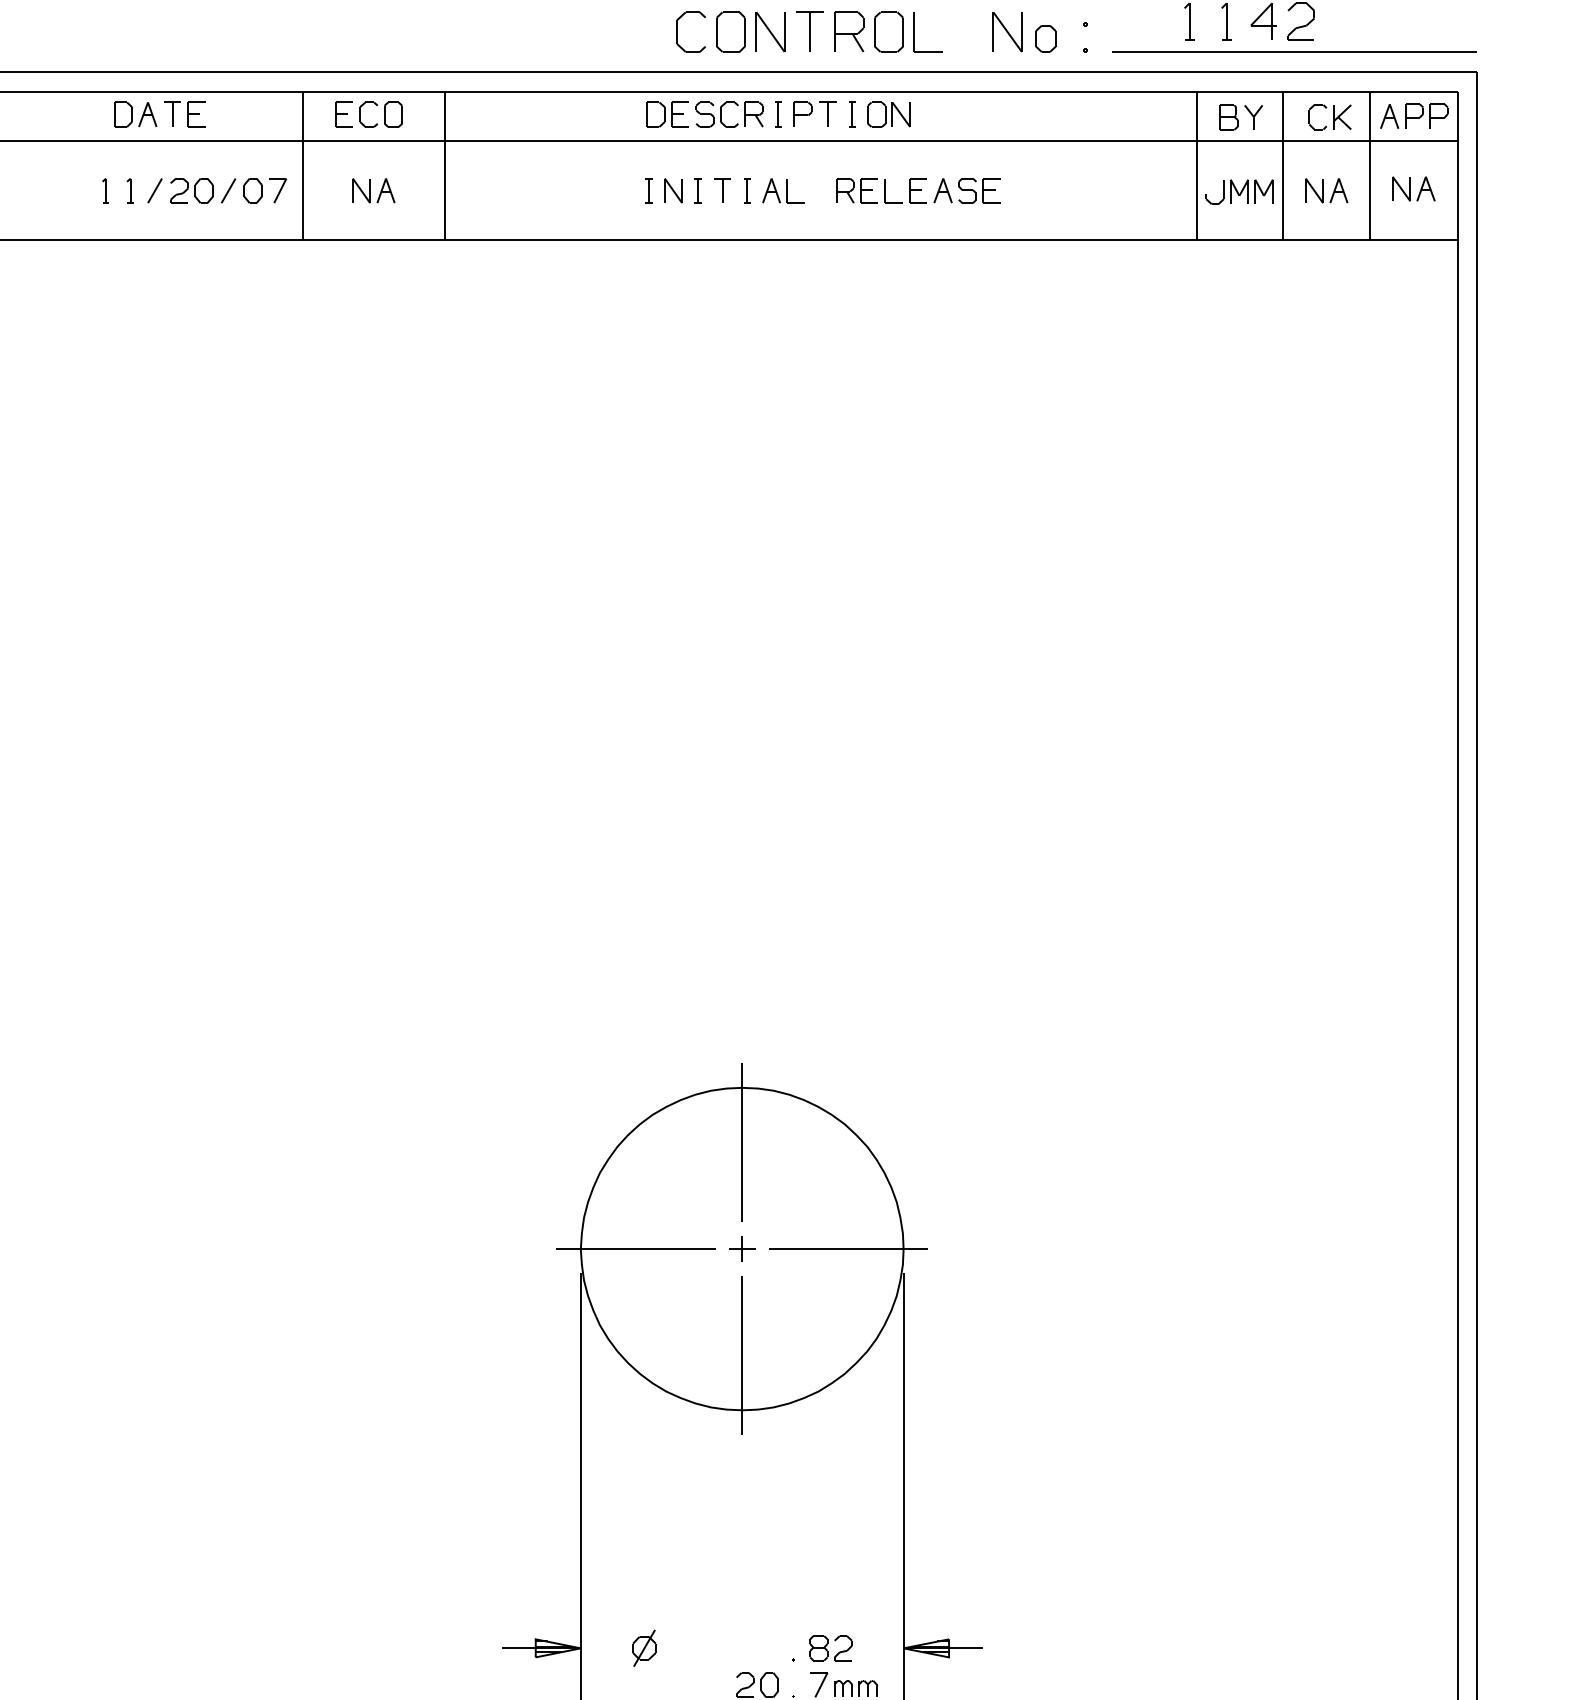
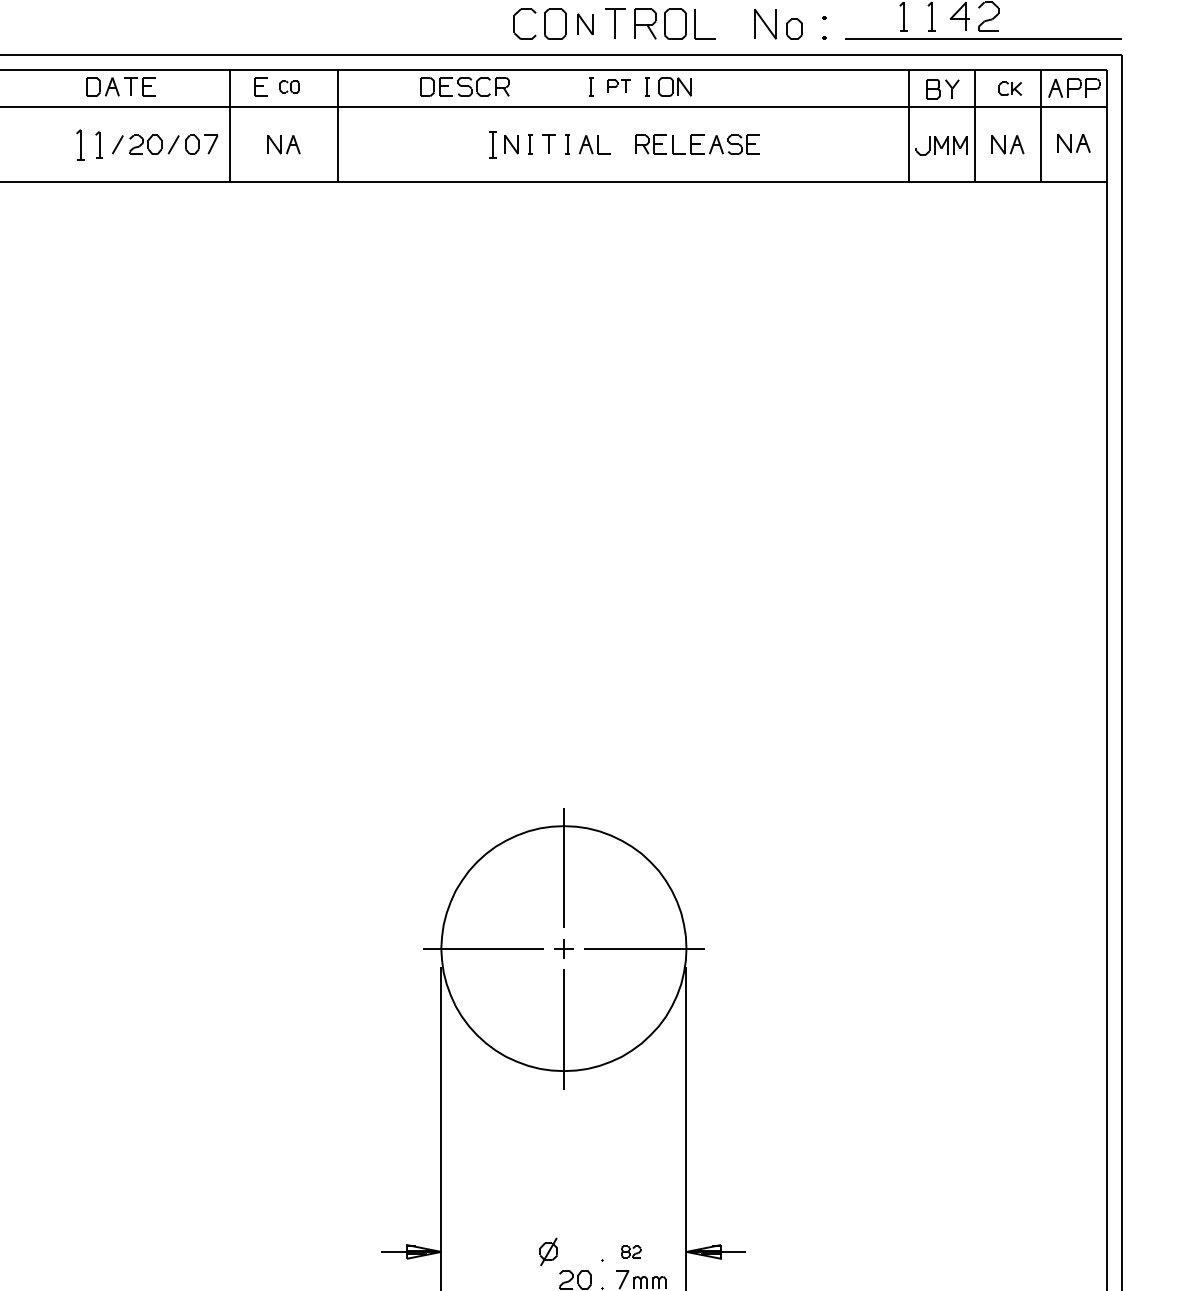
part: (770, 32) -> (585, 24), size x0.7
part: (814, 113) -> (618, 86), size x0.7
part: (380, 114) -> (289, 86), size x0.6
part: (704, 114) -> (464, 86), moved
part: (1329, 117) -> (1009, 89), size x0.7
part: (105, 190) -> (80, 144), size x1.6
part: (129, 190) -> (98, 144), size x1.4
part: (648, 190) -> (492, 144), size x1.4
part: (644, 1647) -> (548, 1251), moved
part: (830, 1648) -> (630, 1252), size x0.6

